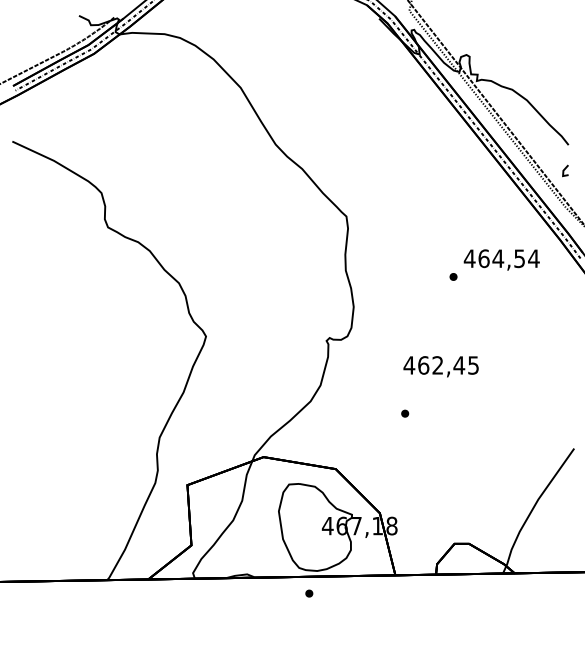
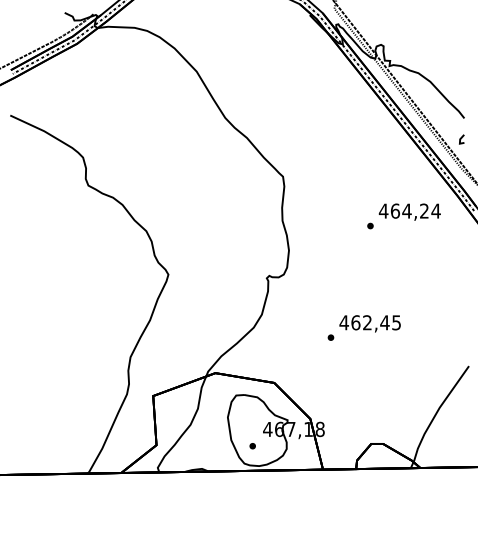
text: (519, 258) -> (424, 210), 464,54 -> 464,24
text: (440, 366) -> (369, 323), moved
part: (309, 593) -> (252, 446), moved

